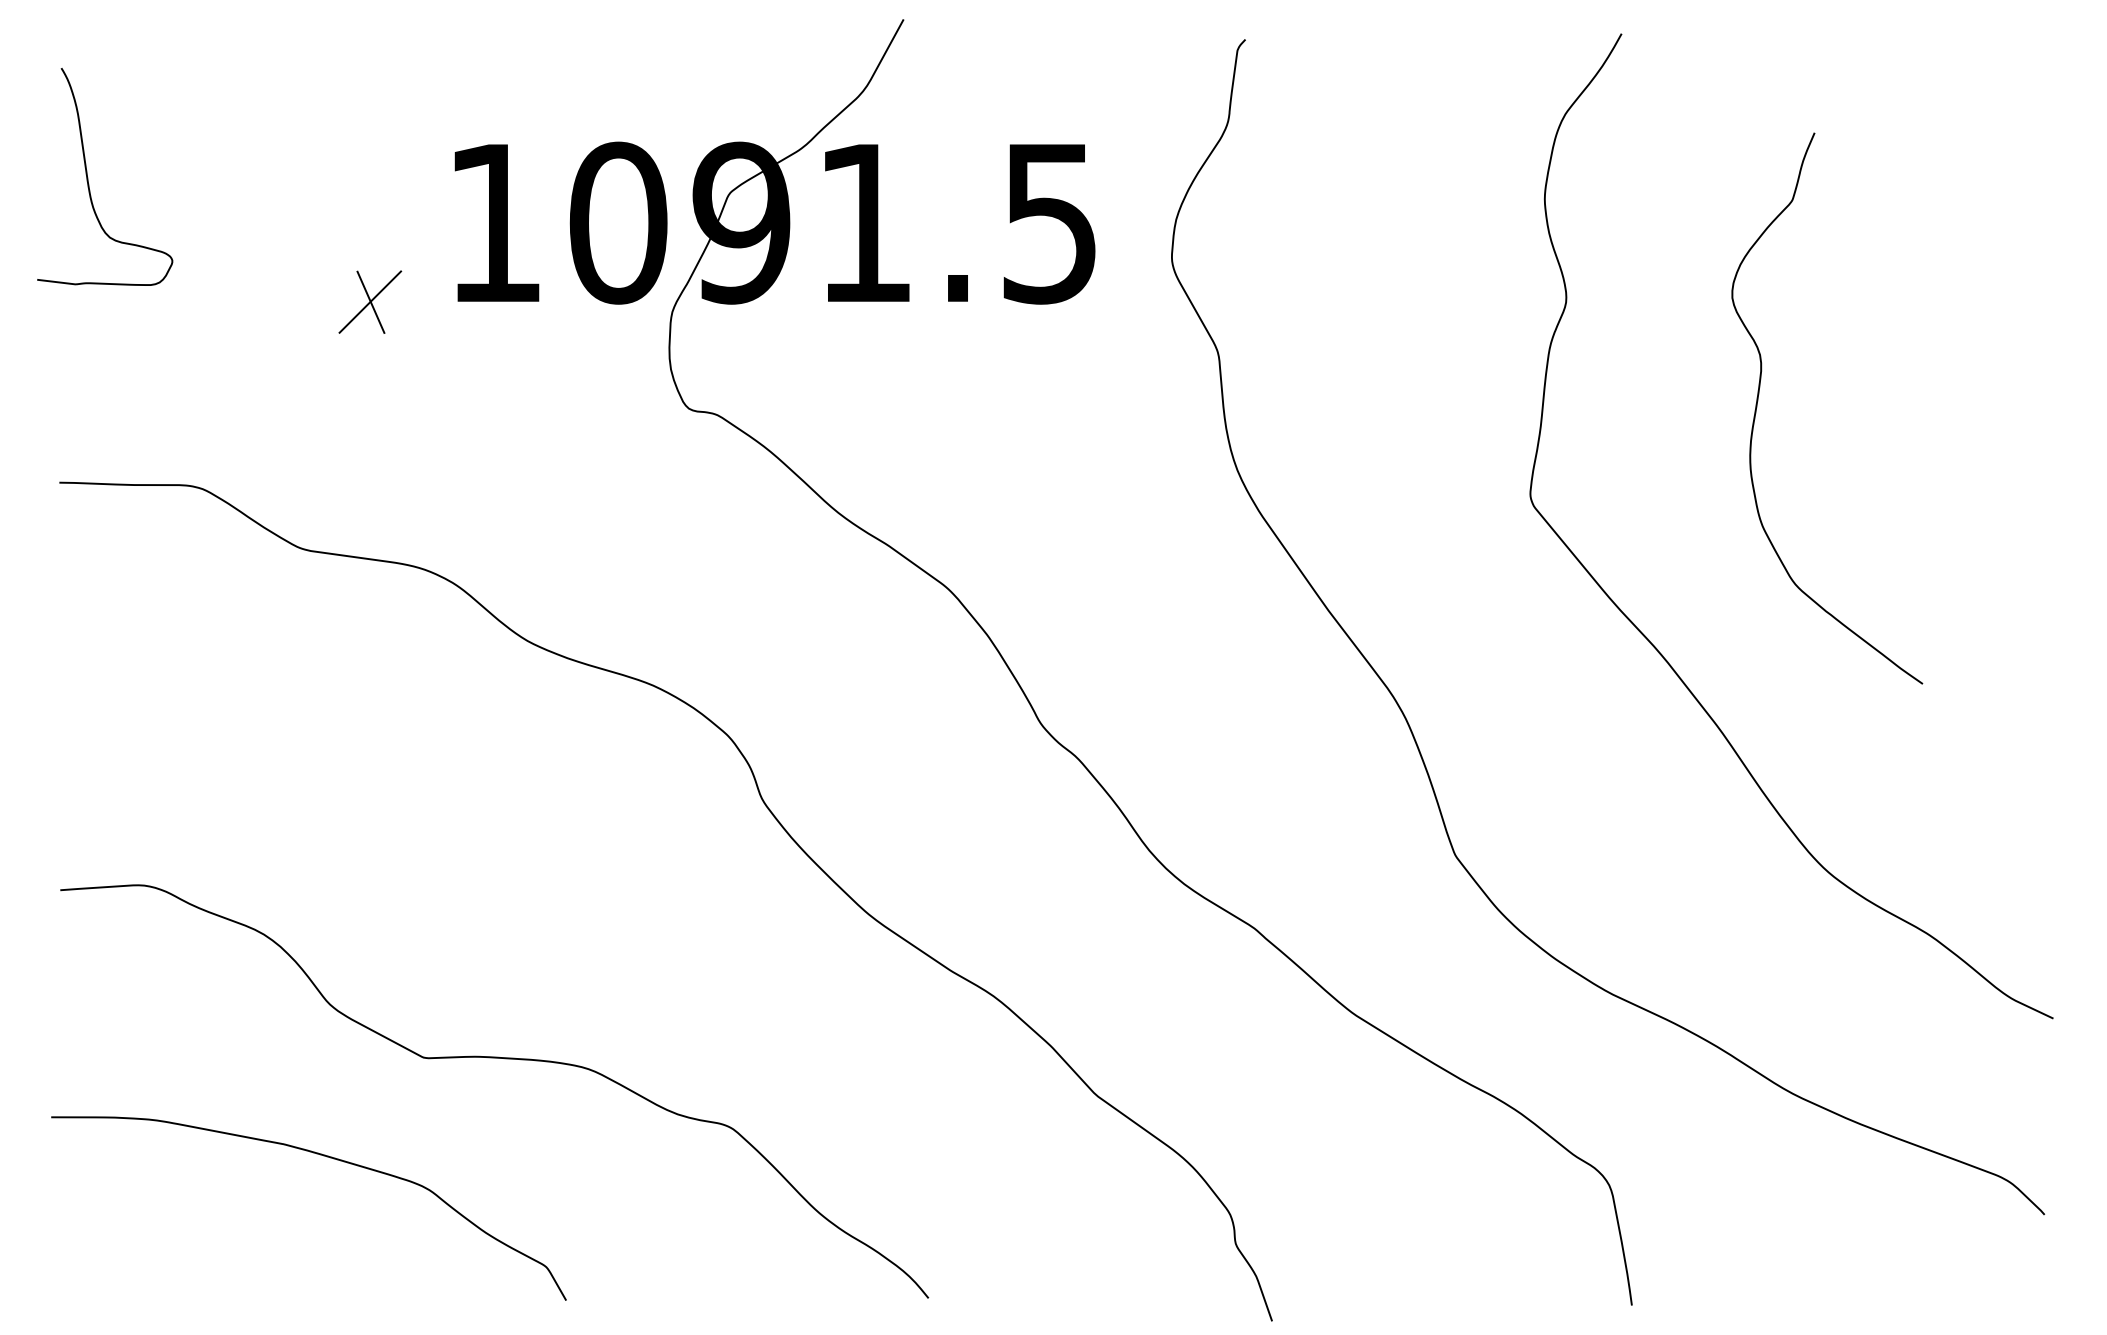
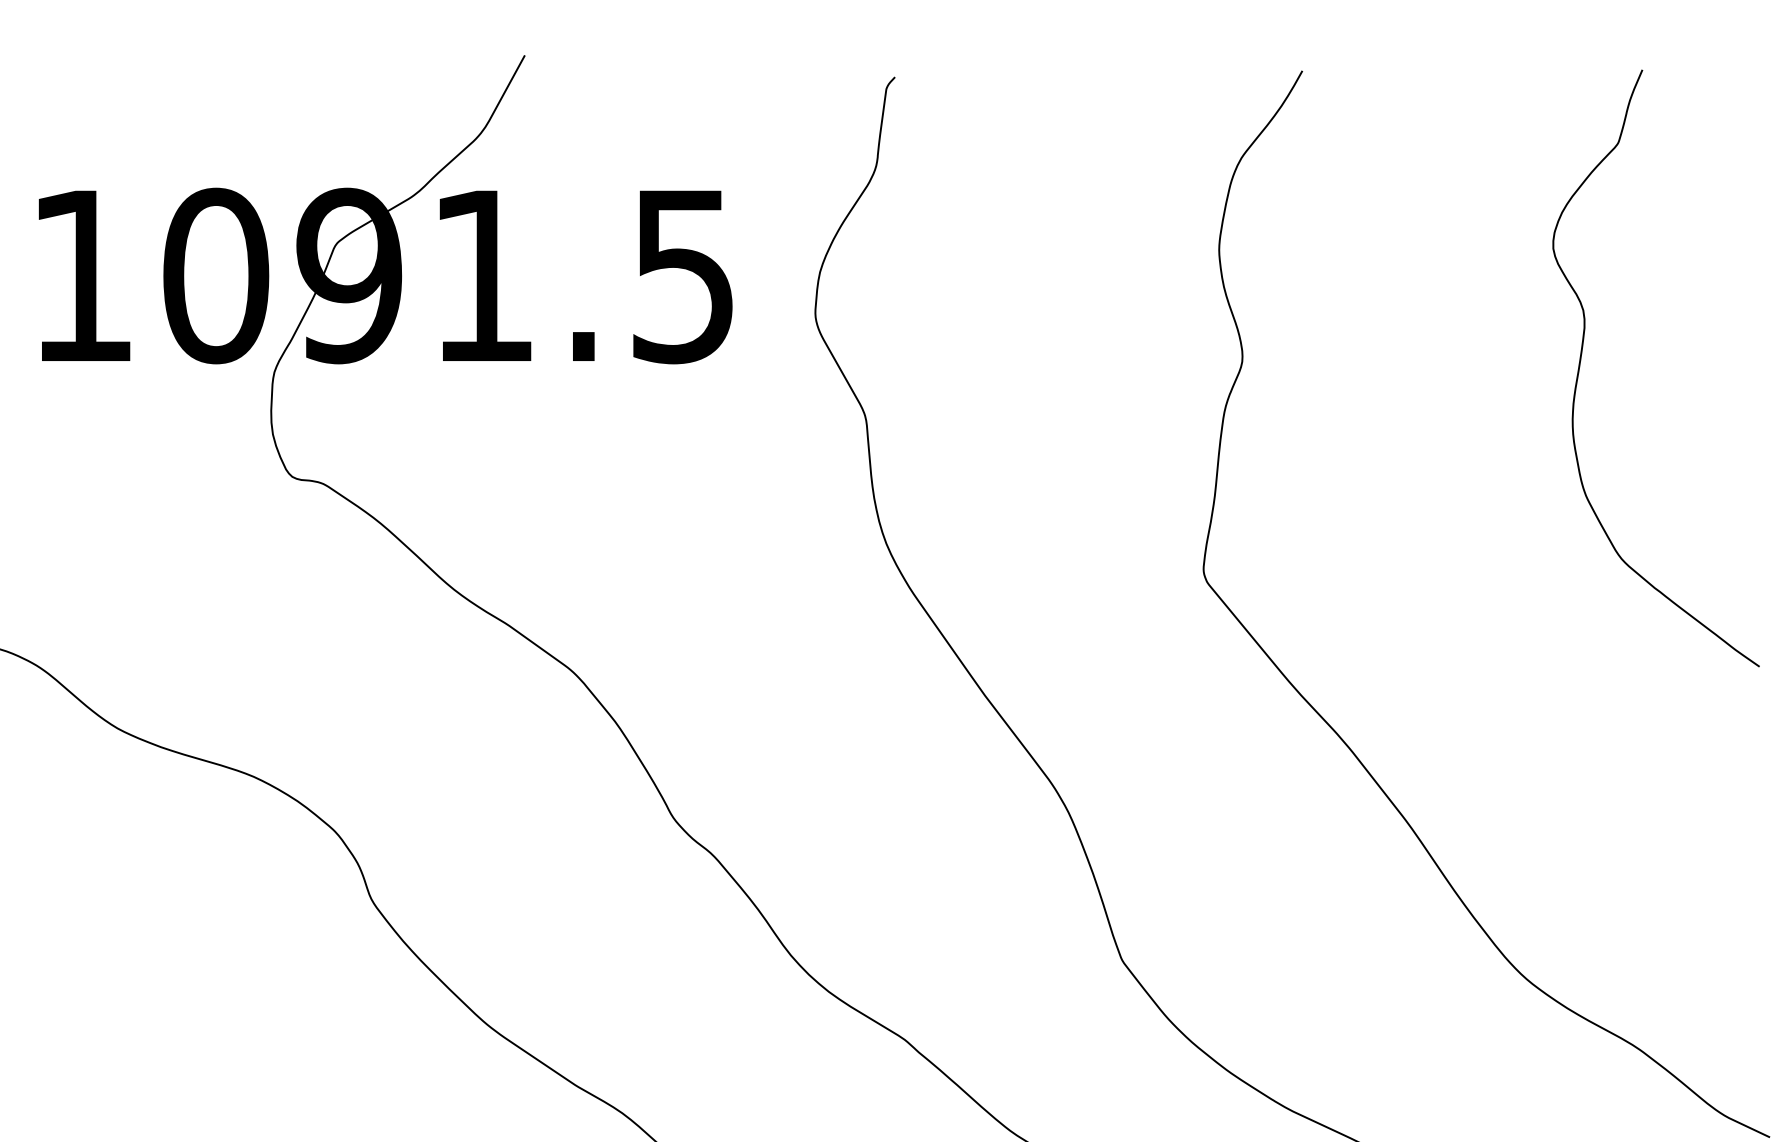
curve: (1758, 401) -> (1581, 360), moved

